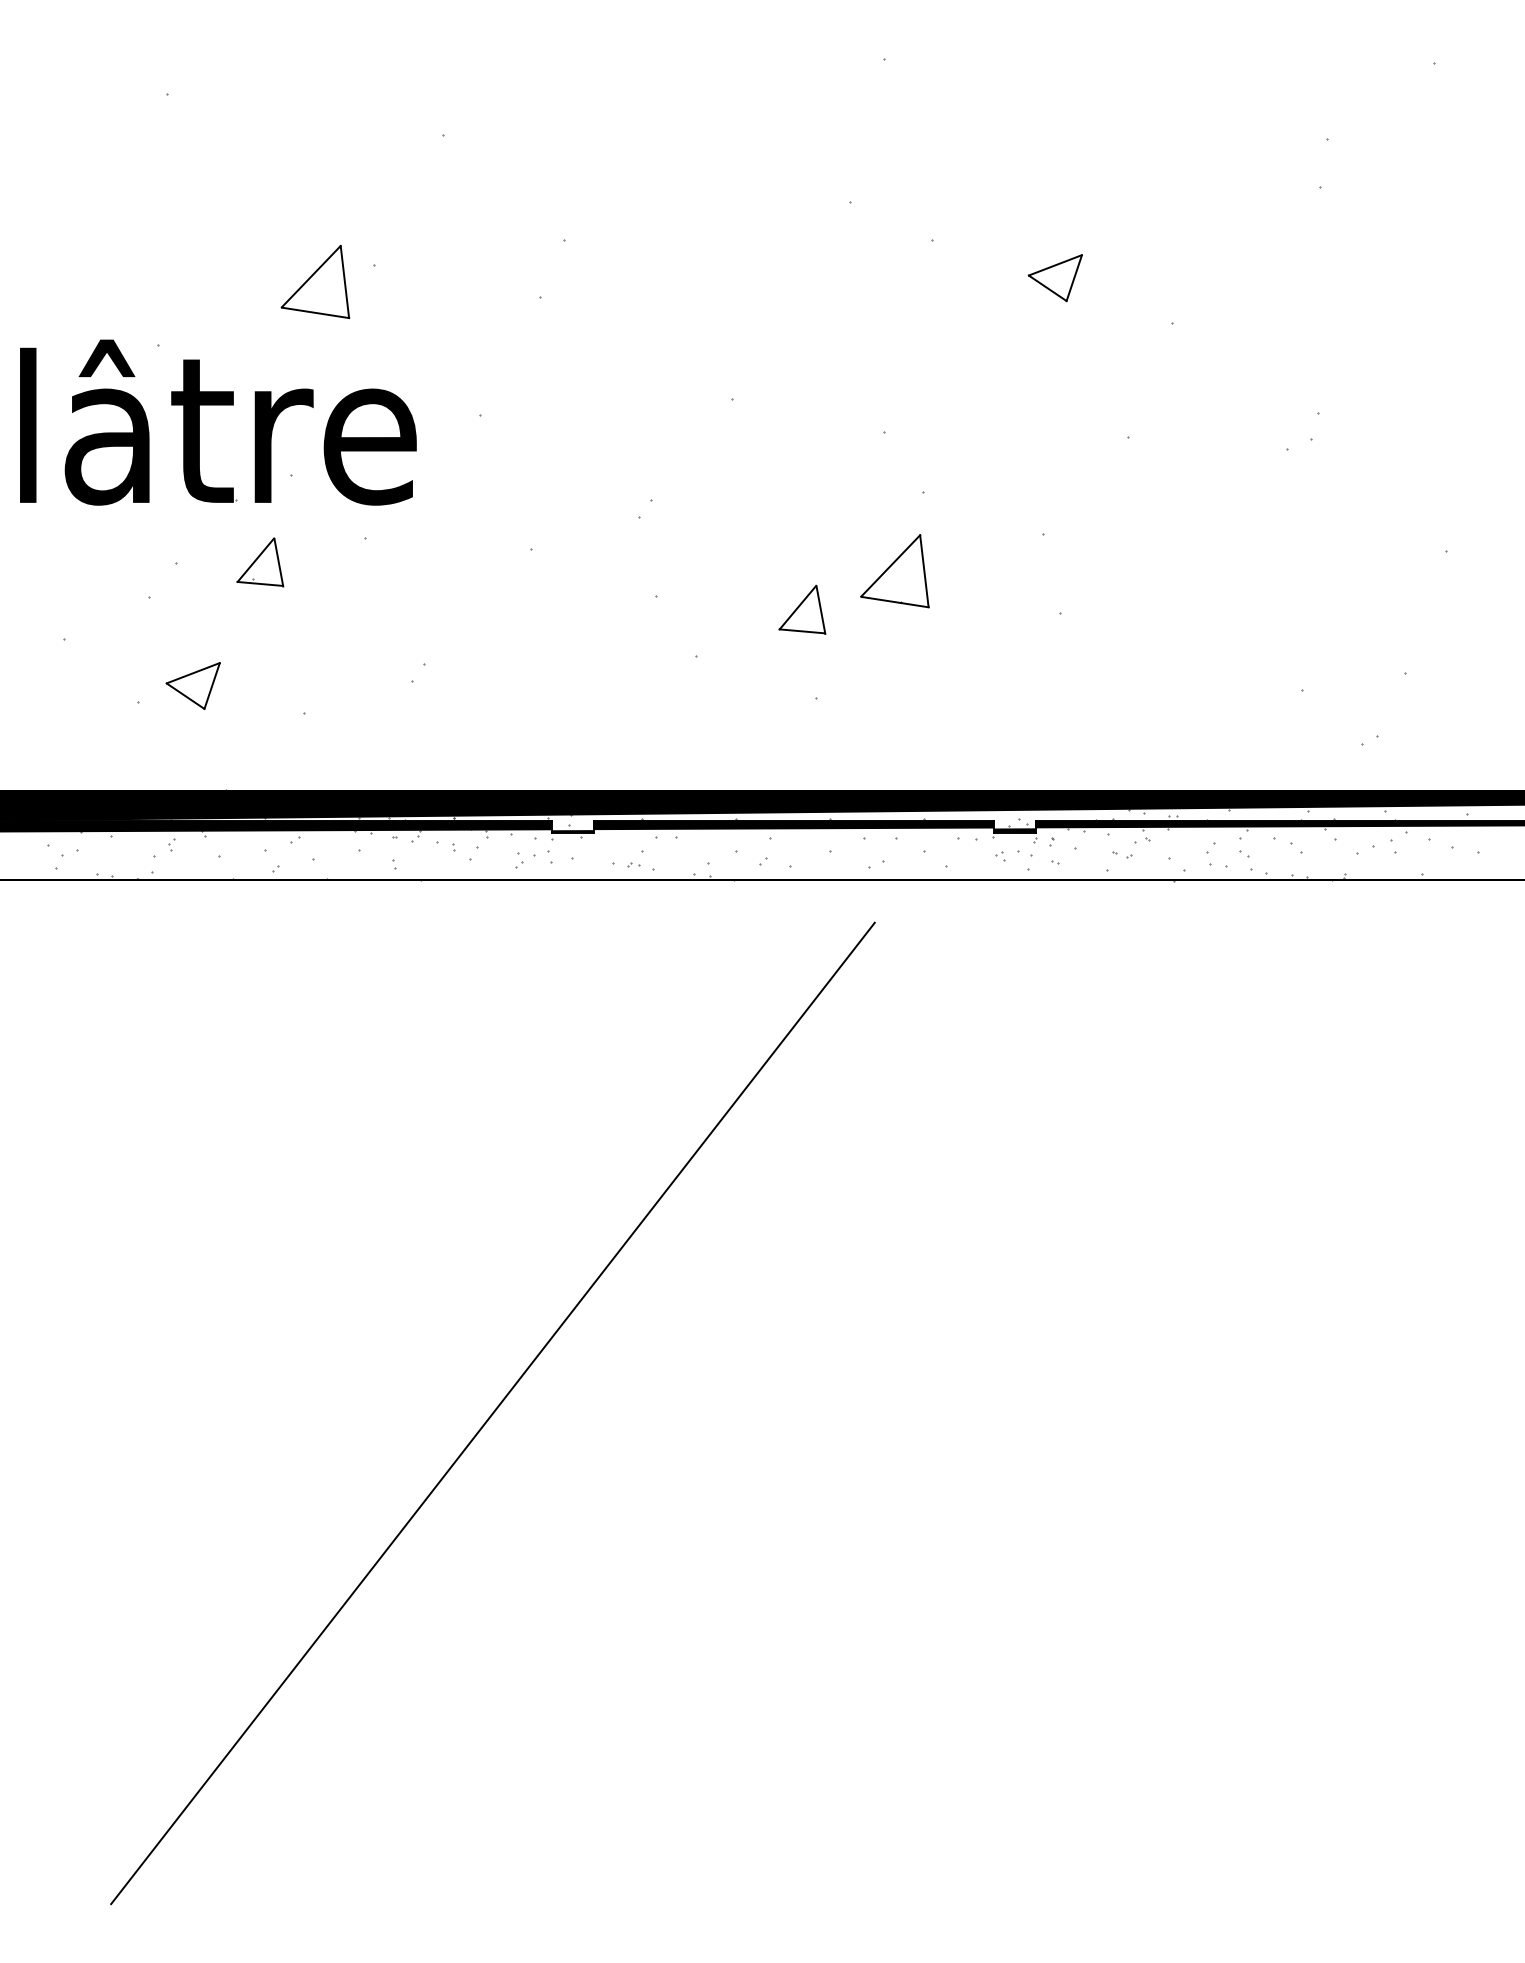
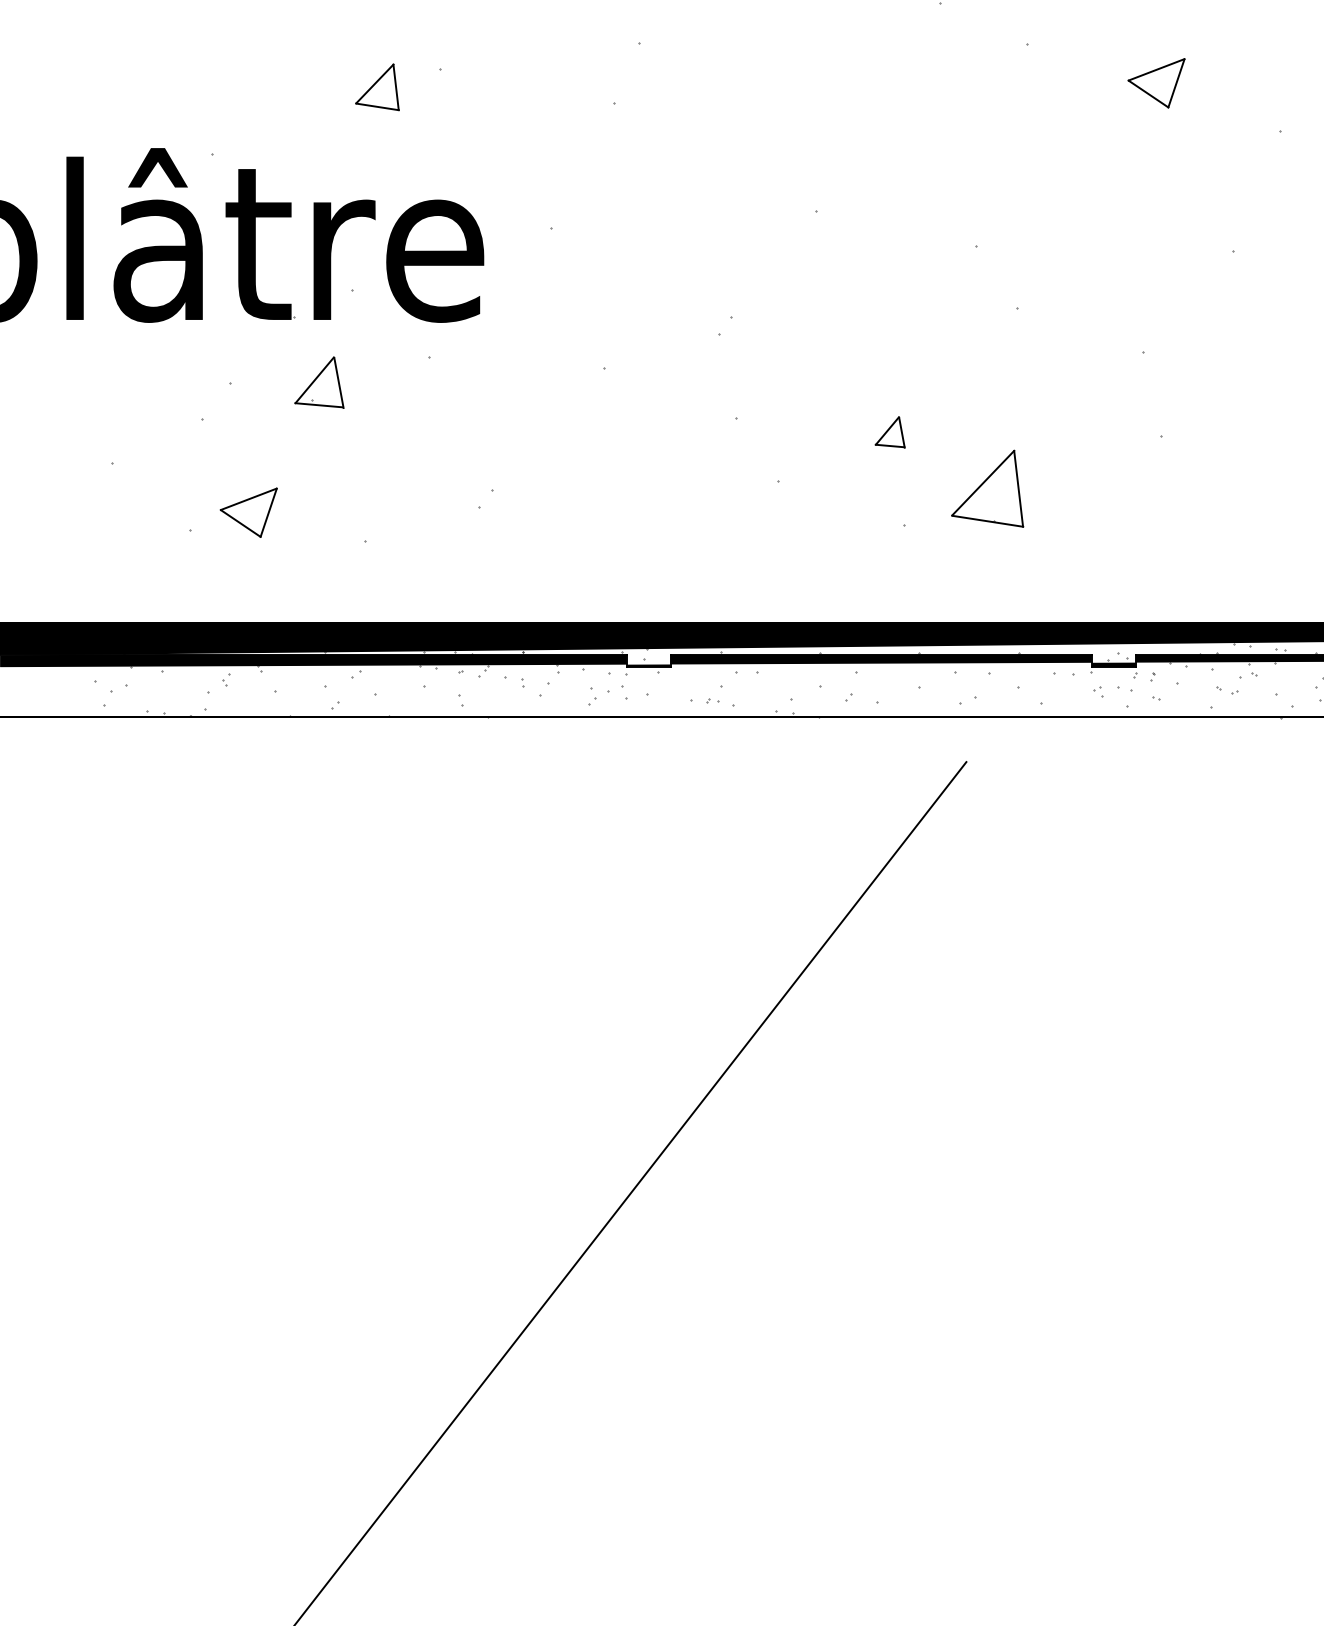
part: (315, 281) -> (377, 86), size x0.6
part: (894, 571) -> (987, 489), moved
part: (802, 609) -> (890, 432), size x0.6

